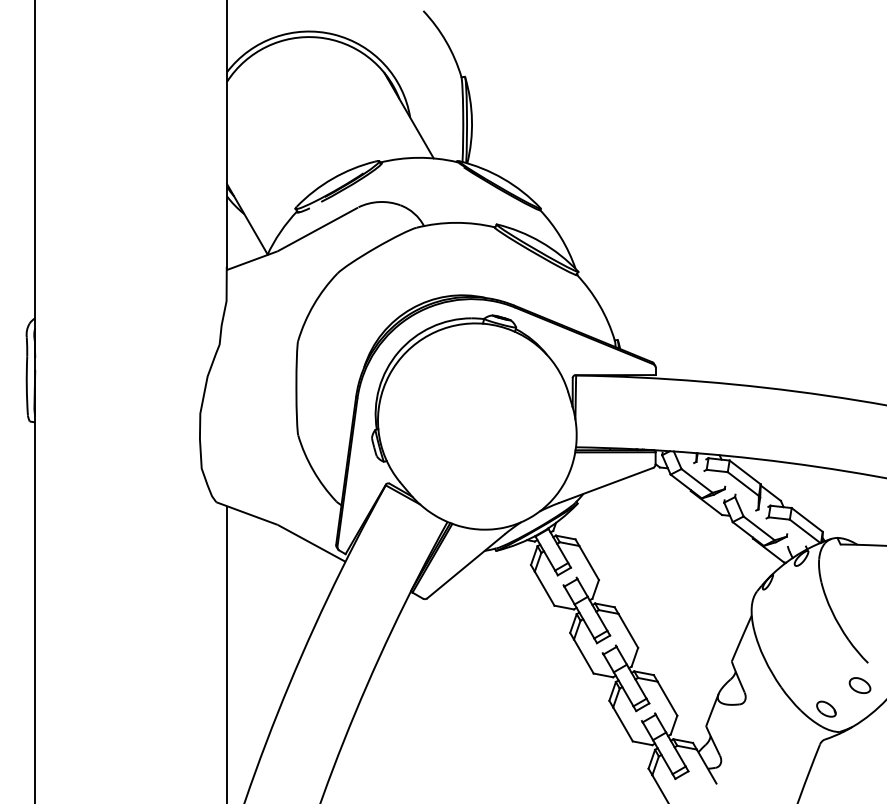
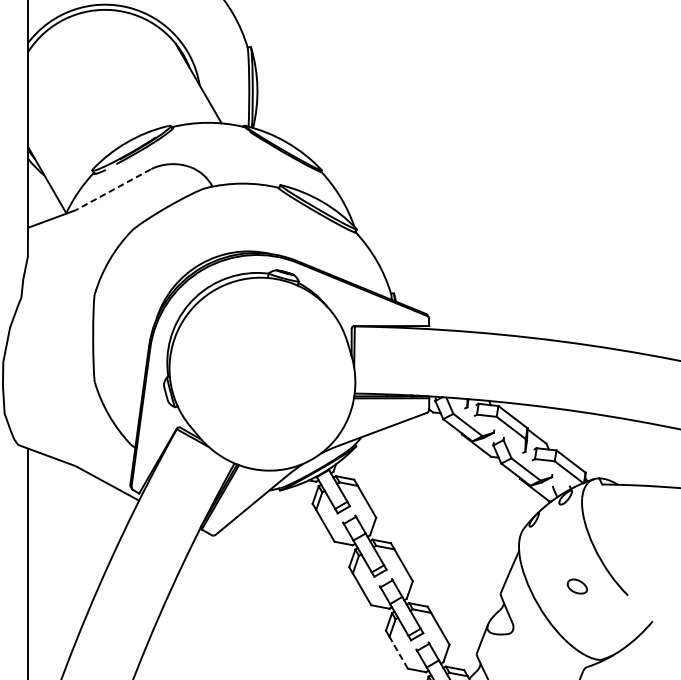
line: (317, 229) -> (112, 189), solid -> dashed
part: (859, 685) -> (576, 586), moved
part: (826, 708) -> (589, 637), removed
line: (623, 724) -> (399, 652), solid -> dashed

